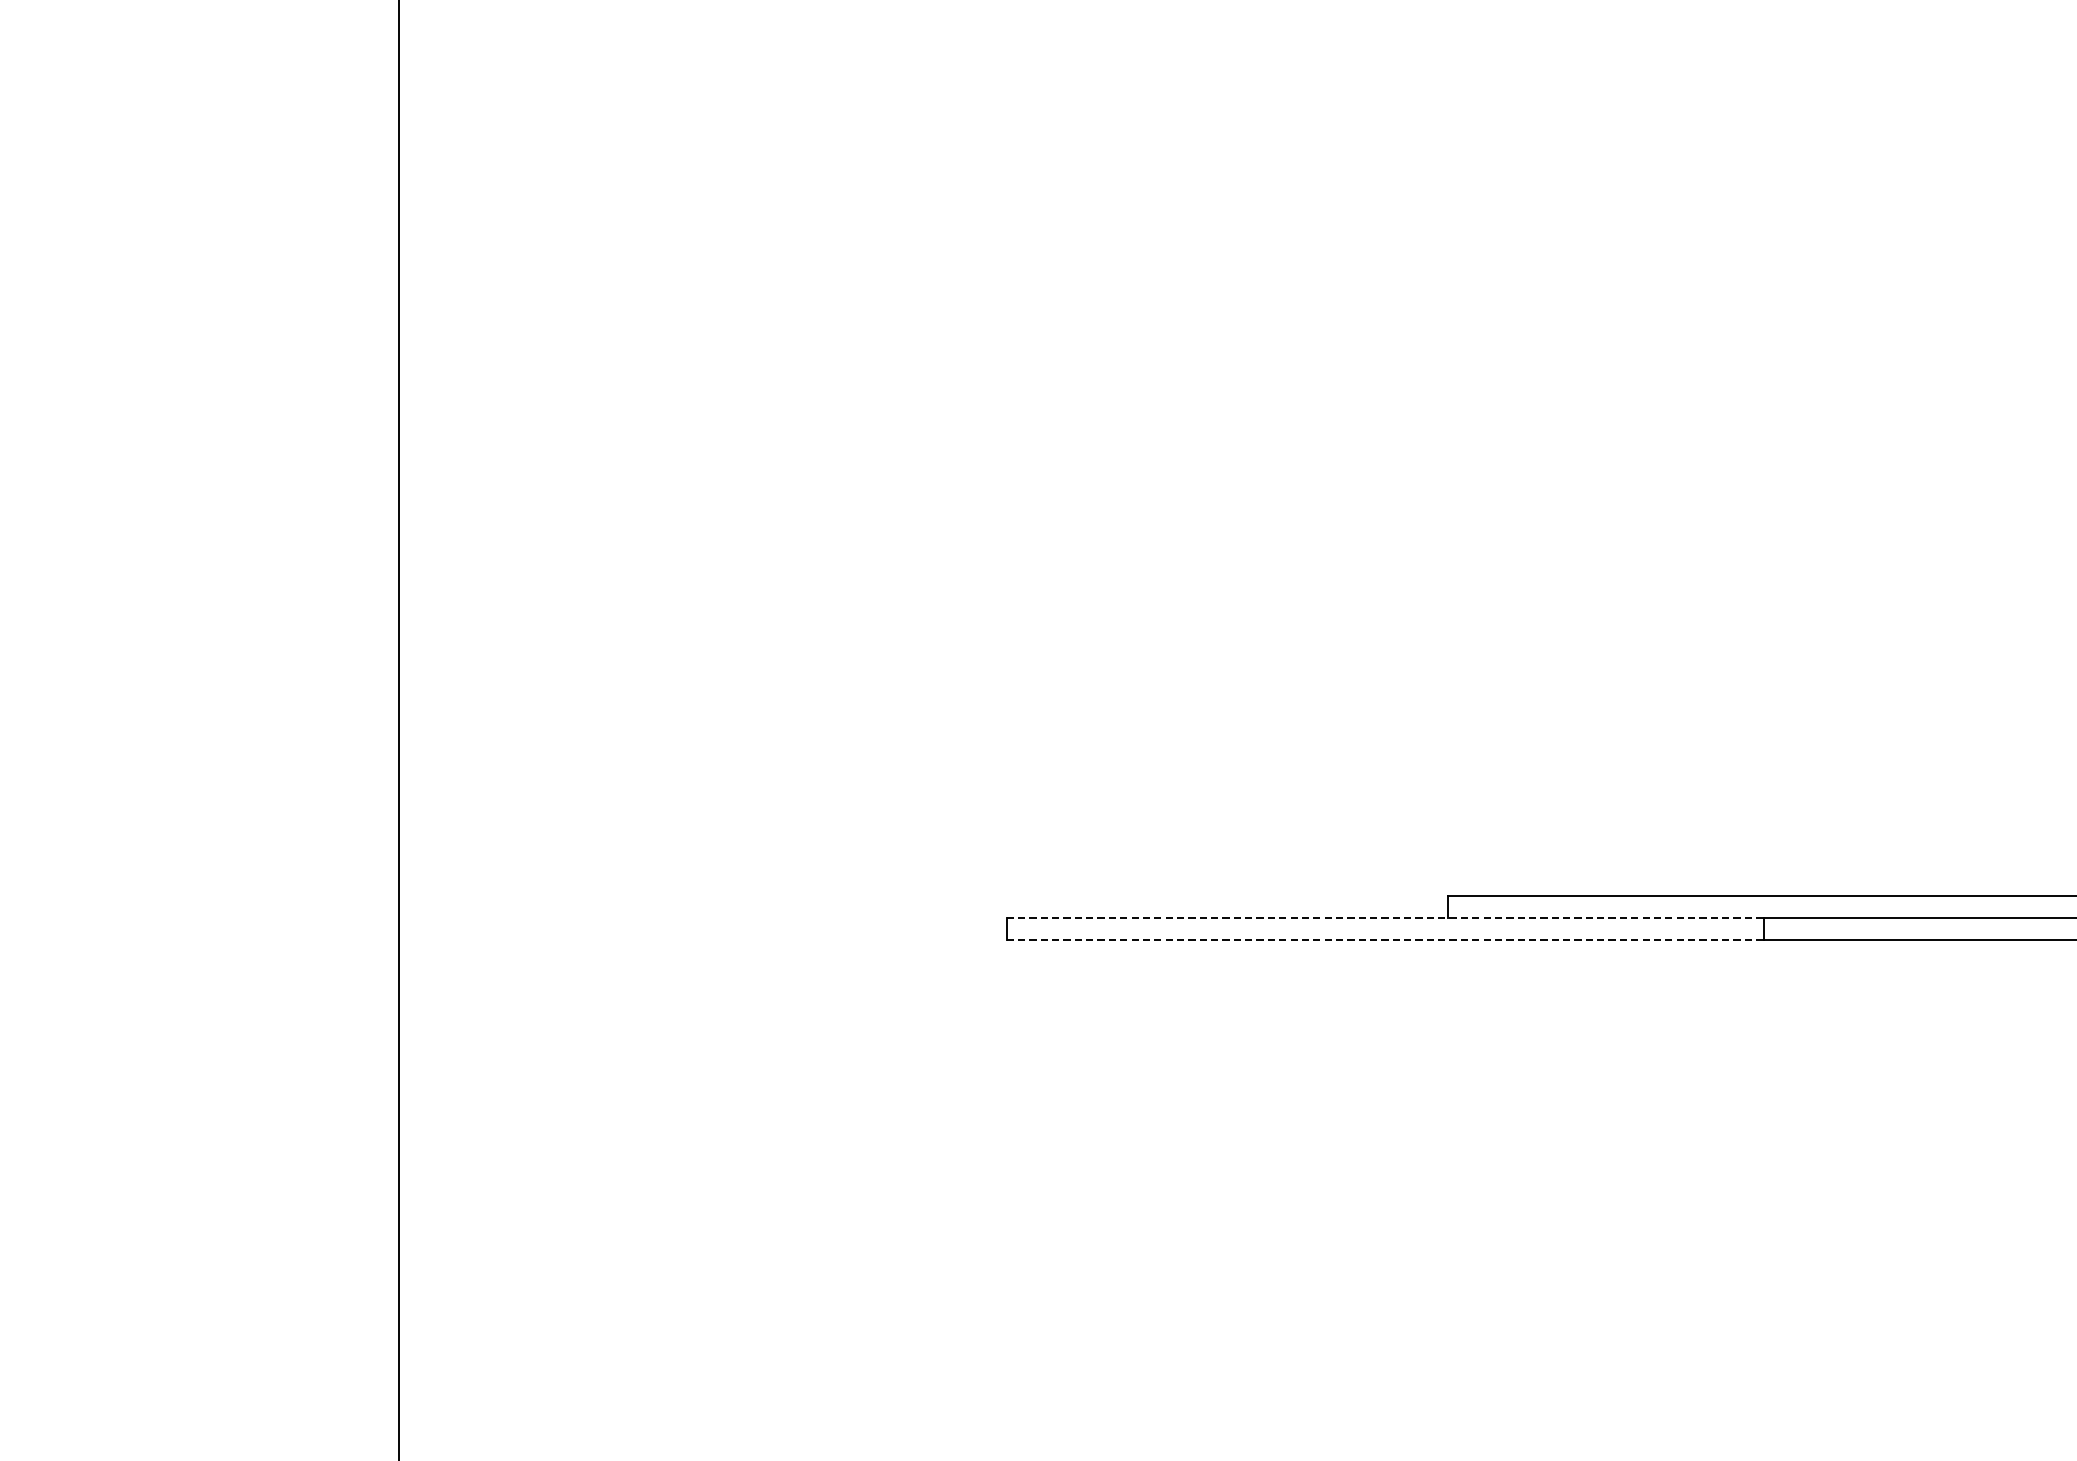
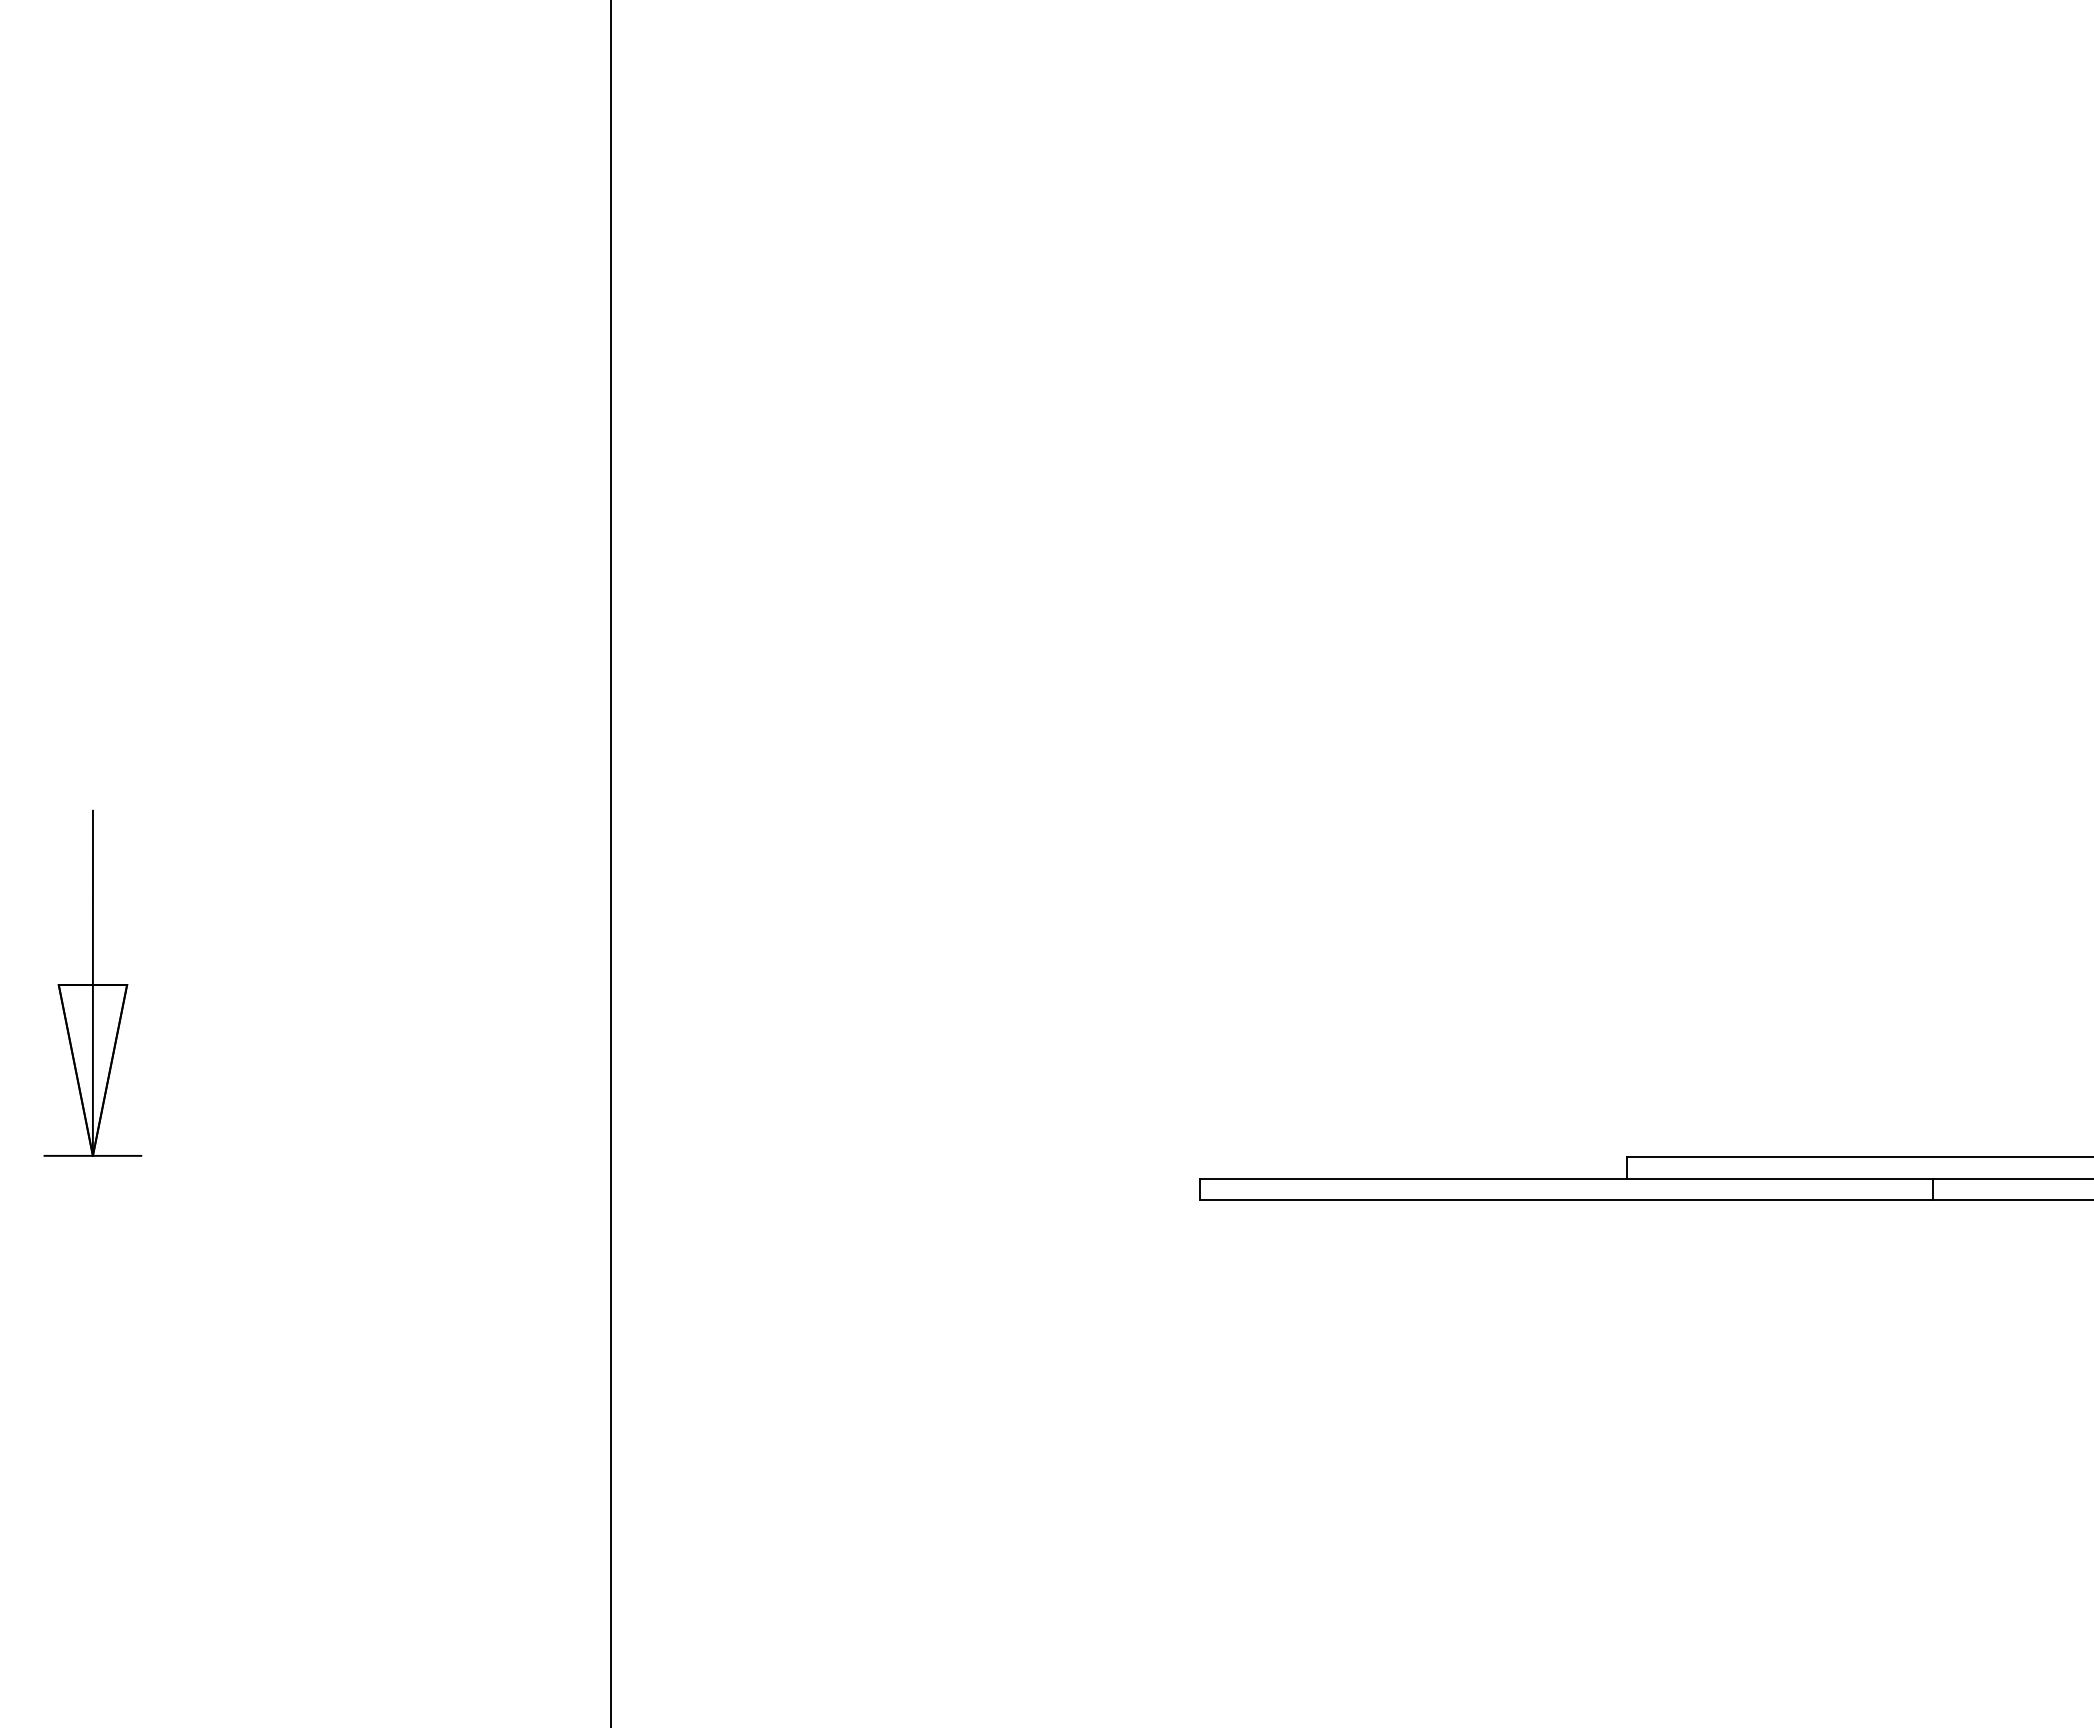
line: (1384, 917) -> (1566, 1178), dashed -> solid
line: (1384, 940) -> (1566, 1200), dashed -> solid

